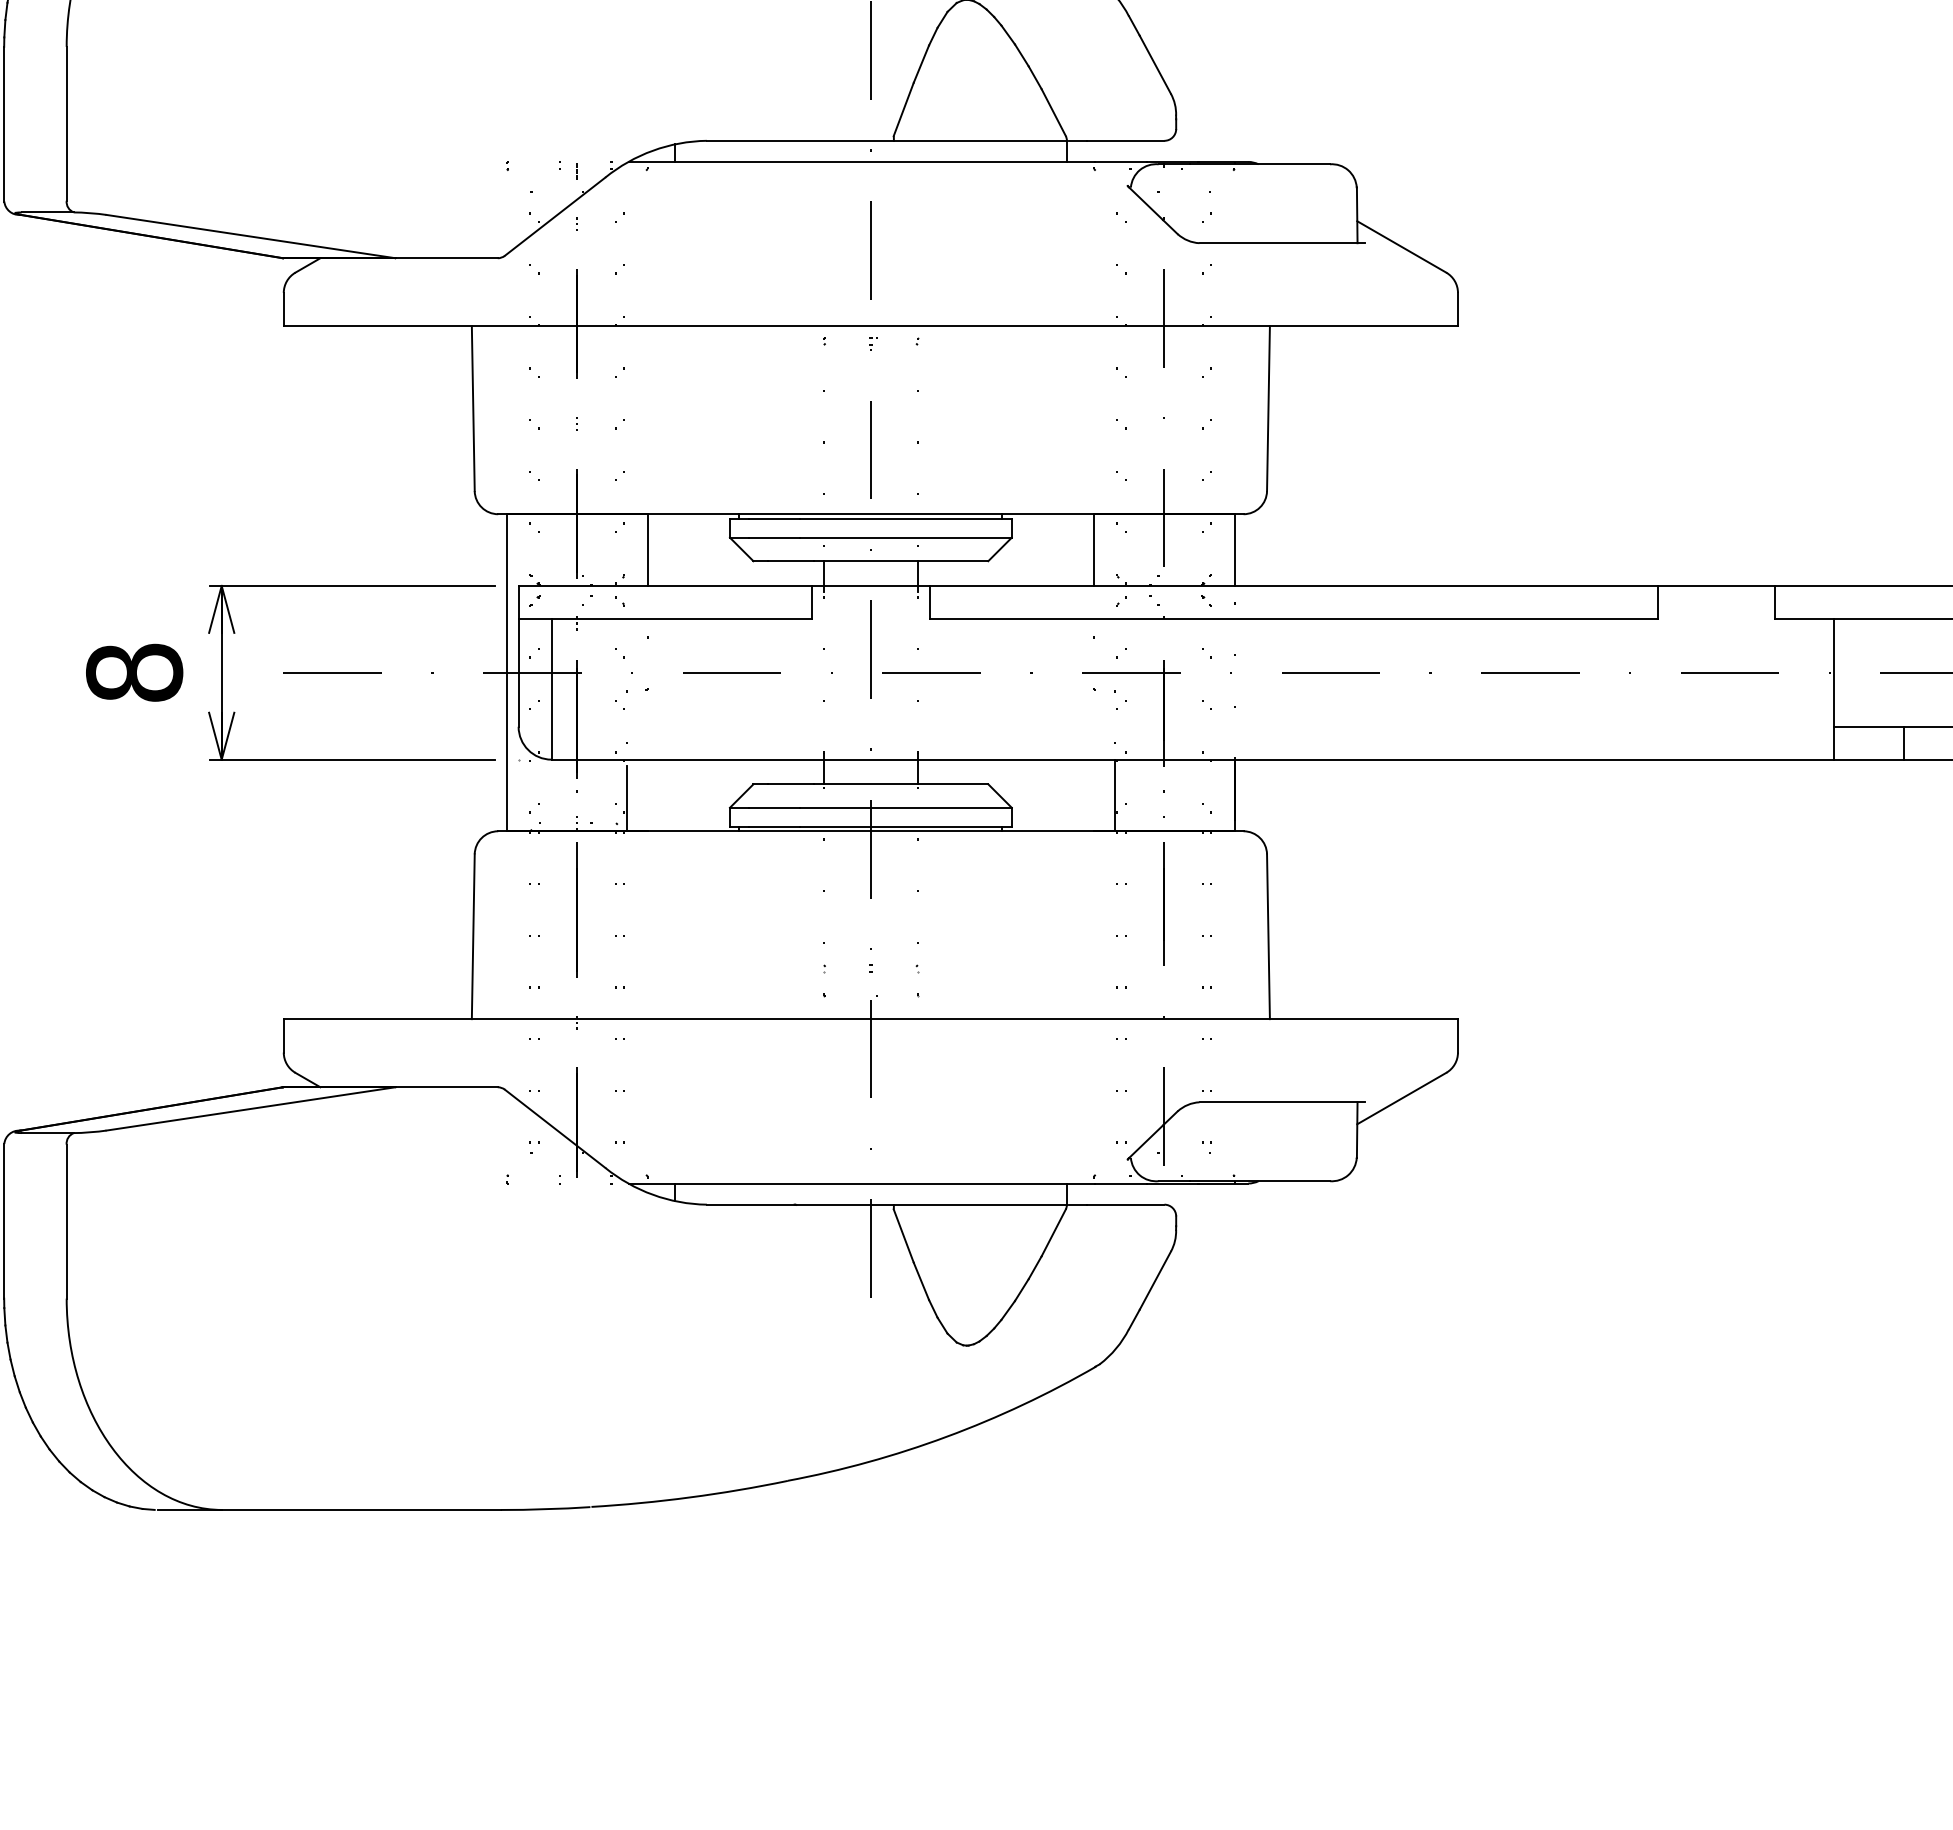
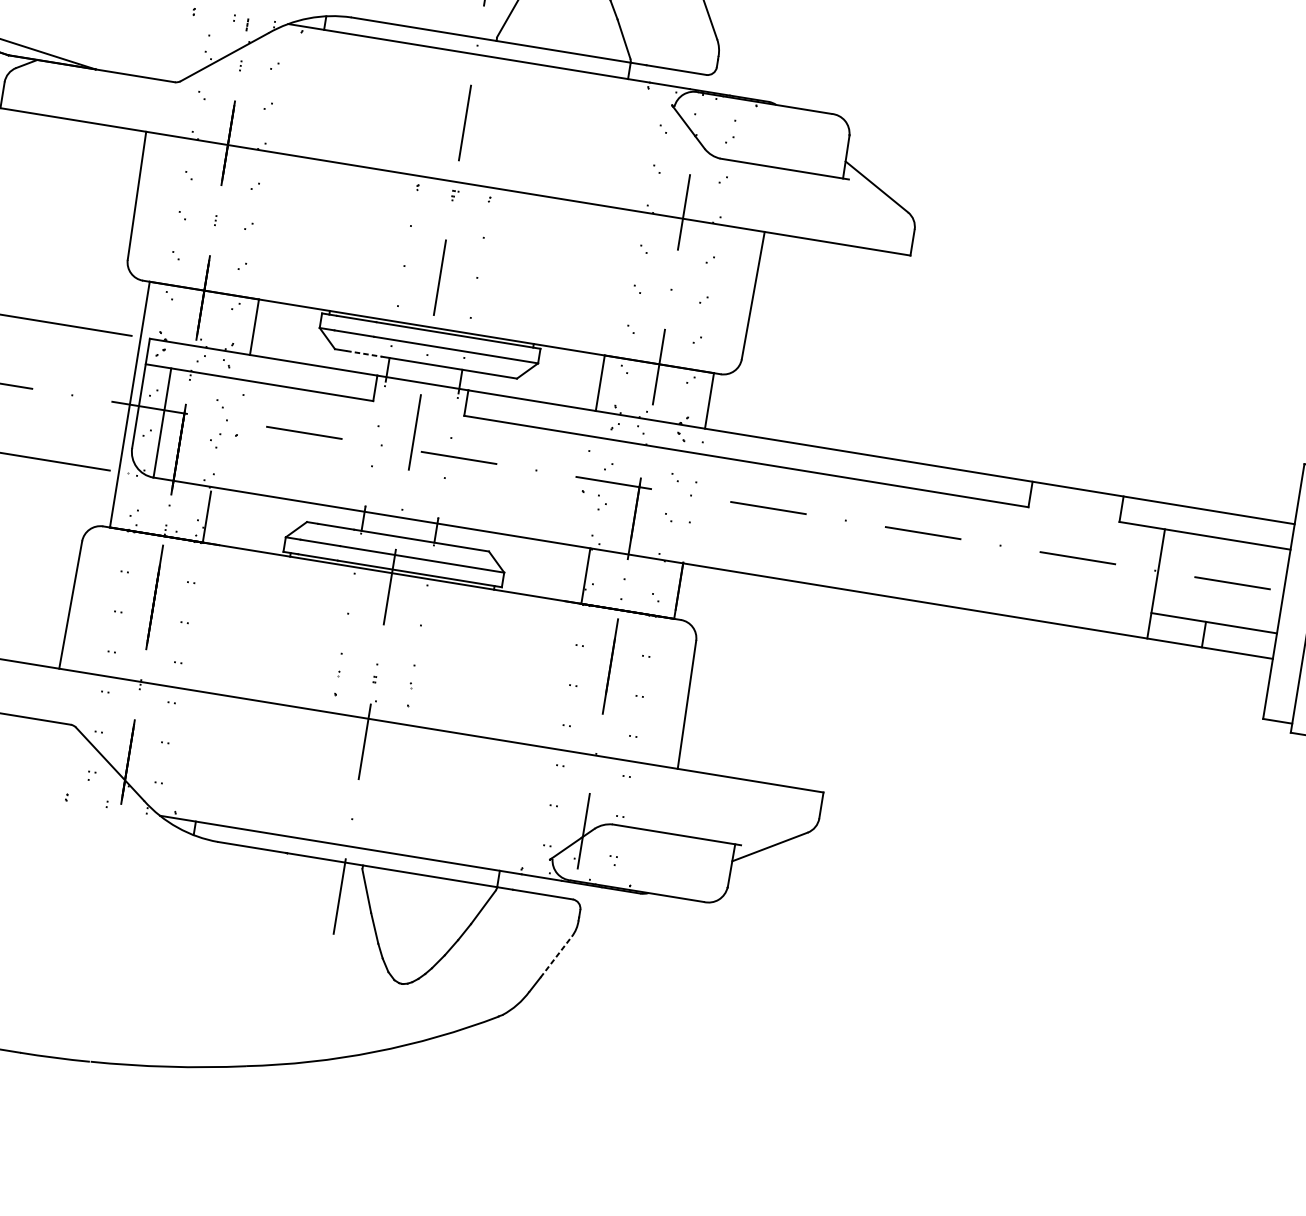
line: (791, 561) -> (364, 354), solid -> dashed
line: (1155, 1280) -> (556, 957), solid -> dashed

